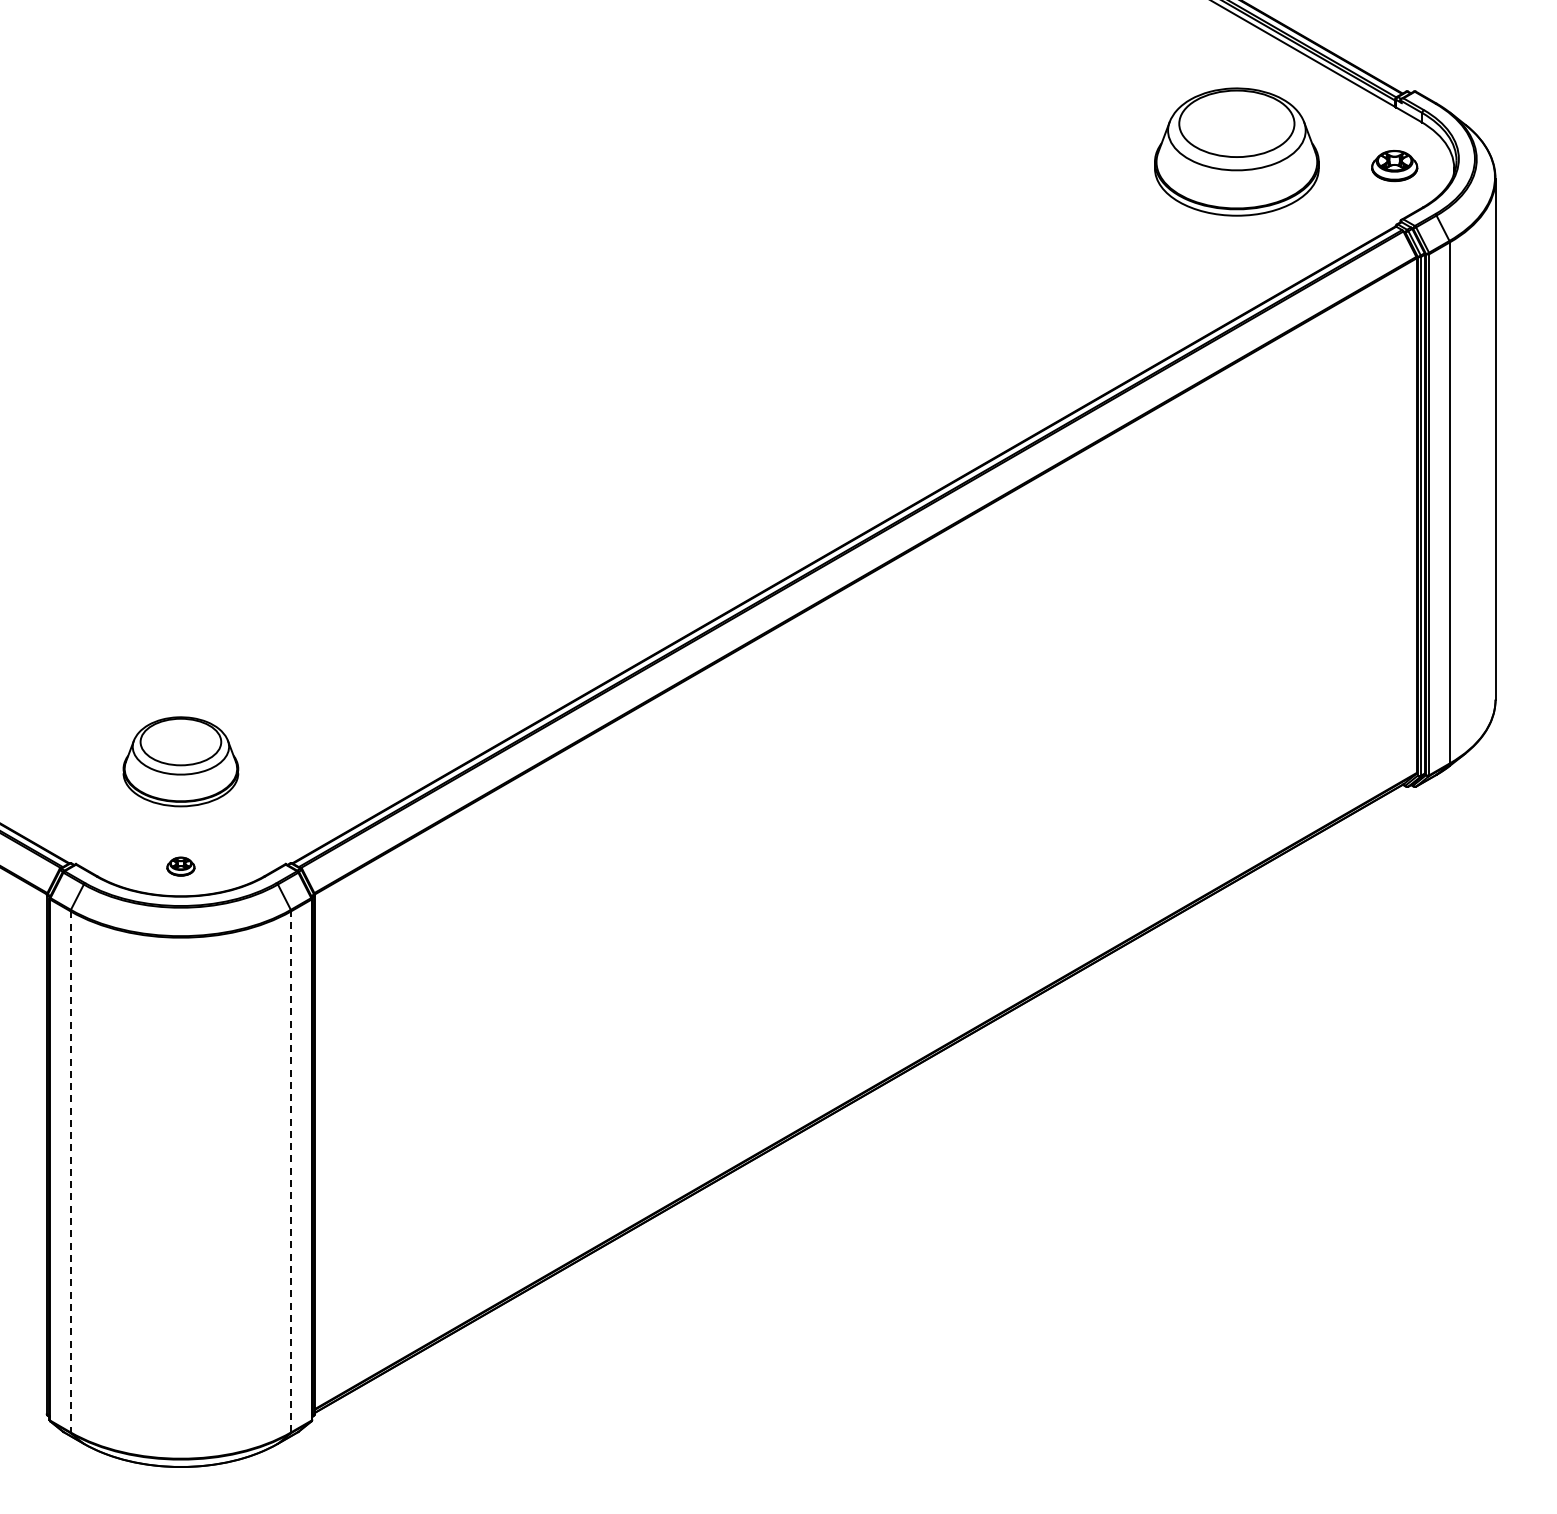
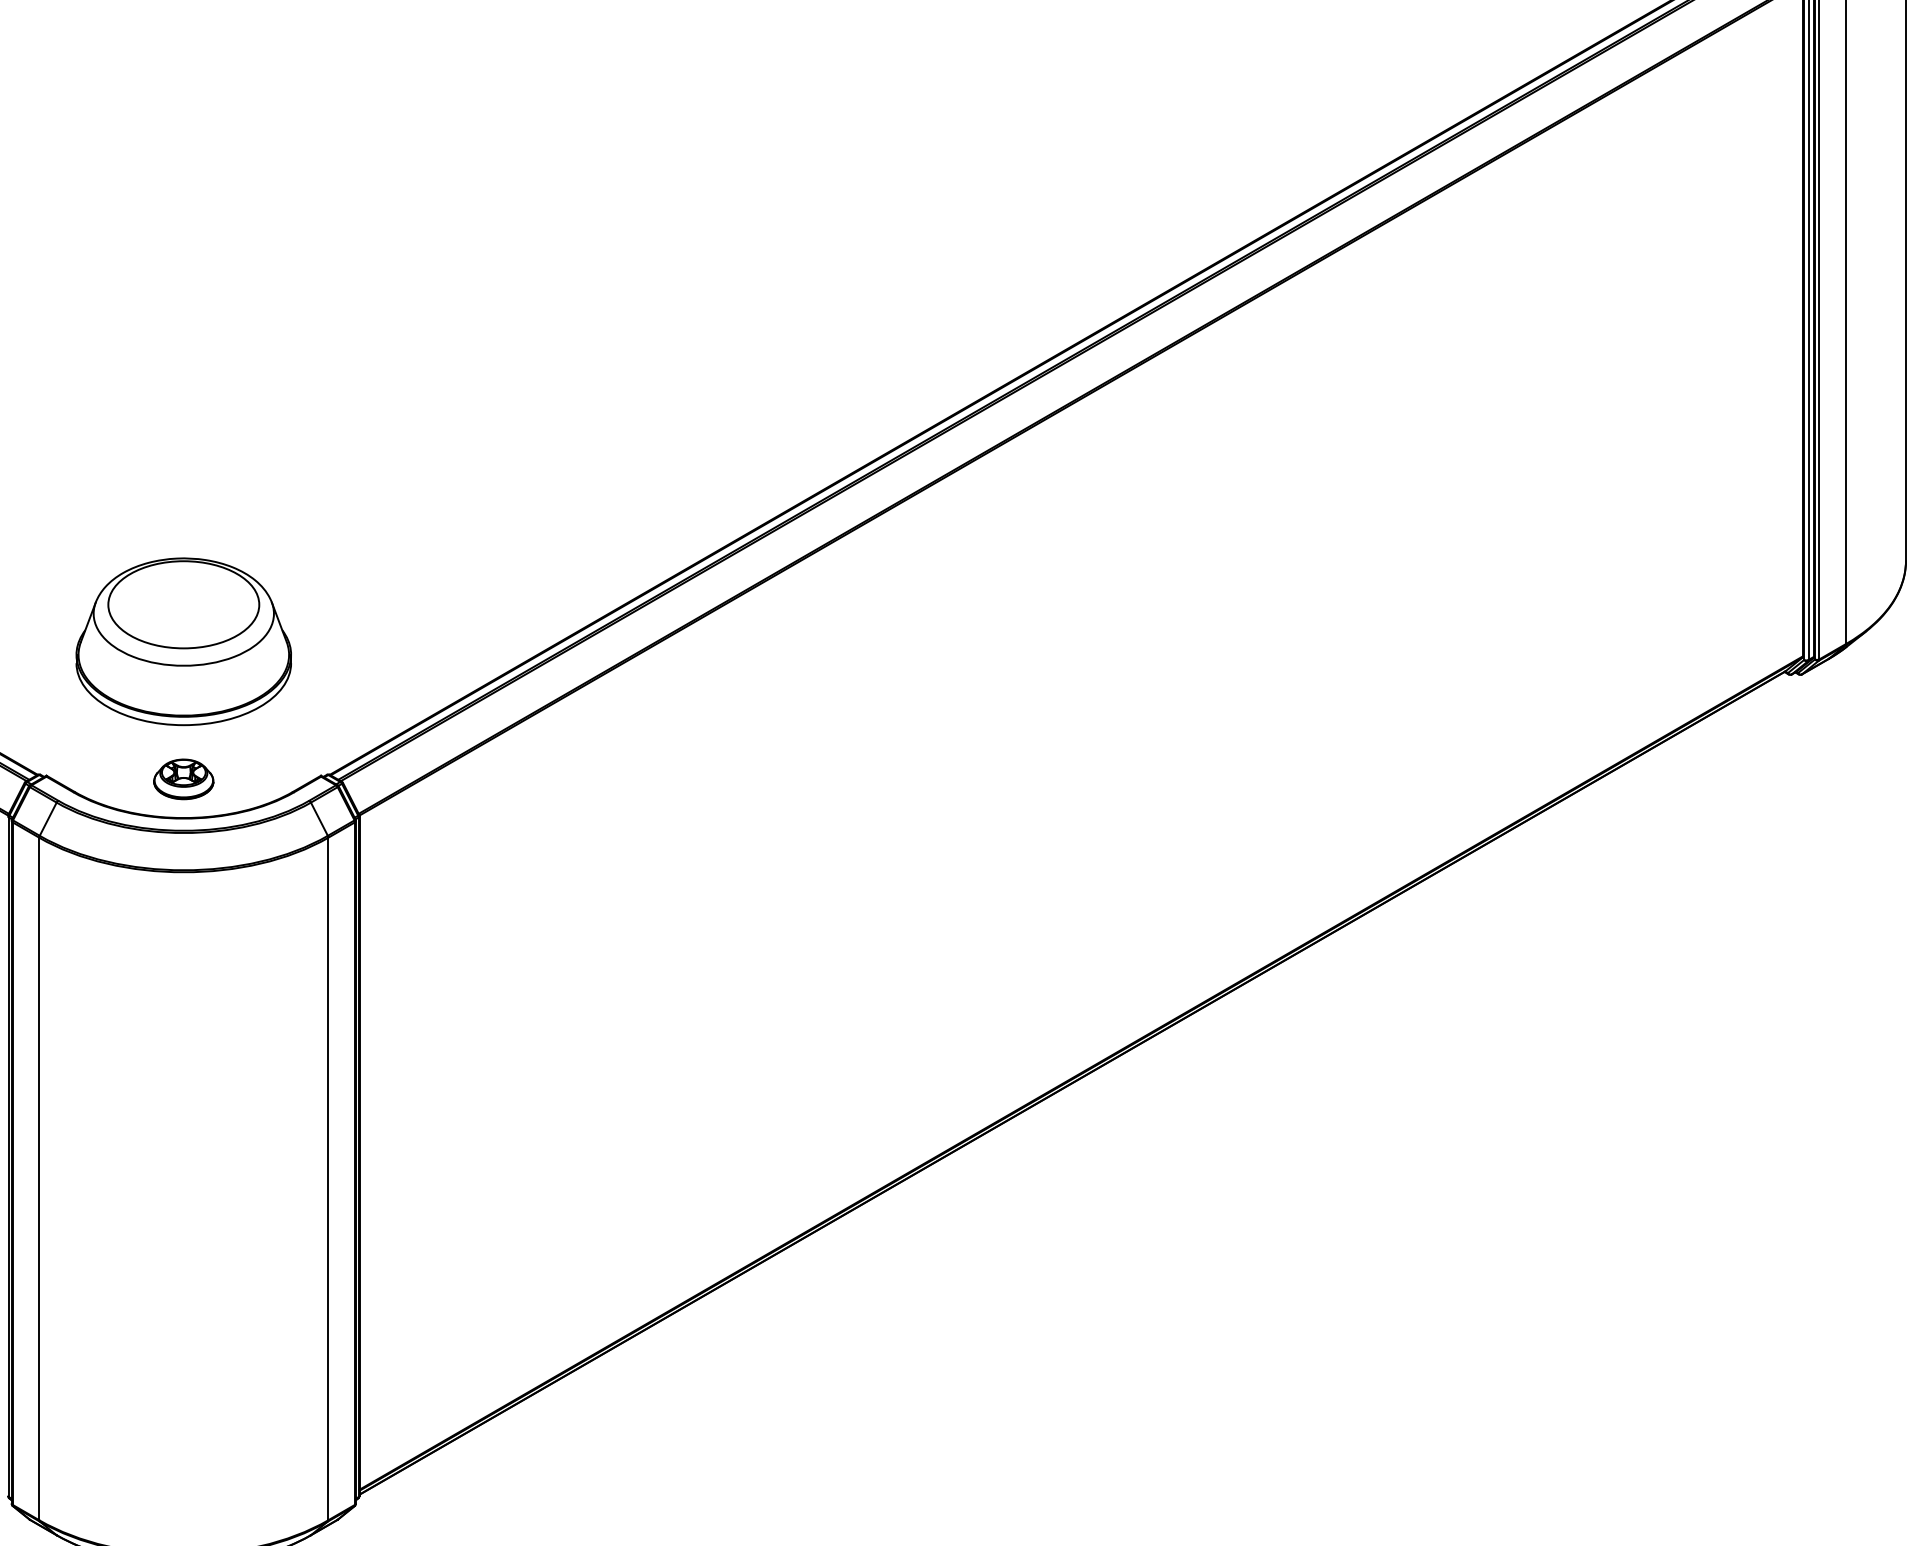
part: (180, 761) -> (183, 641), size x1.43
part: (180, 866) -> (183, 779), size x1.67
line: (70, 1171) -> (39, 1178), dashed -> solid
line: (291, 1171) -> (328, 1178), dashed -> solid

